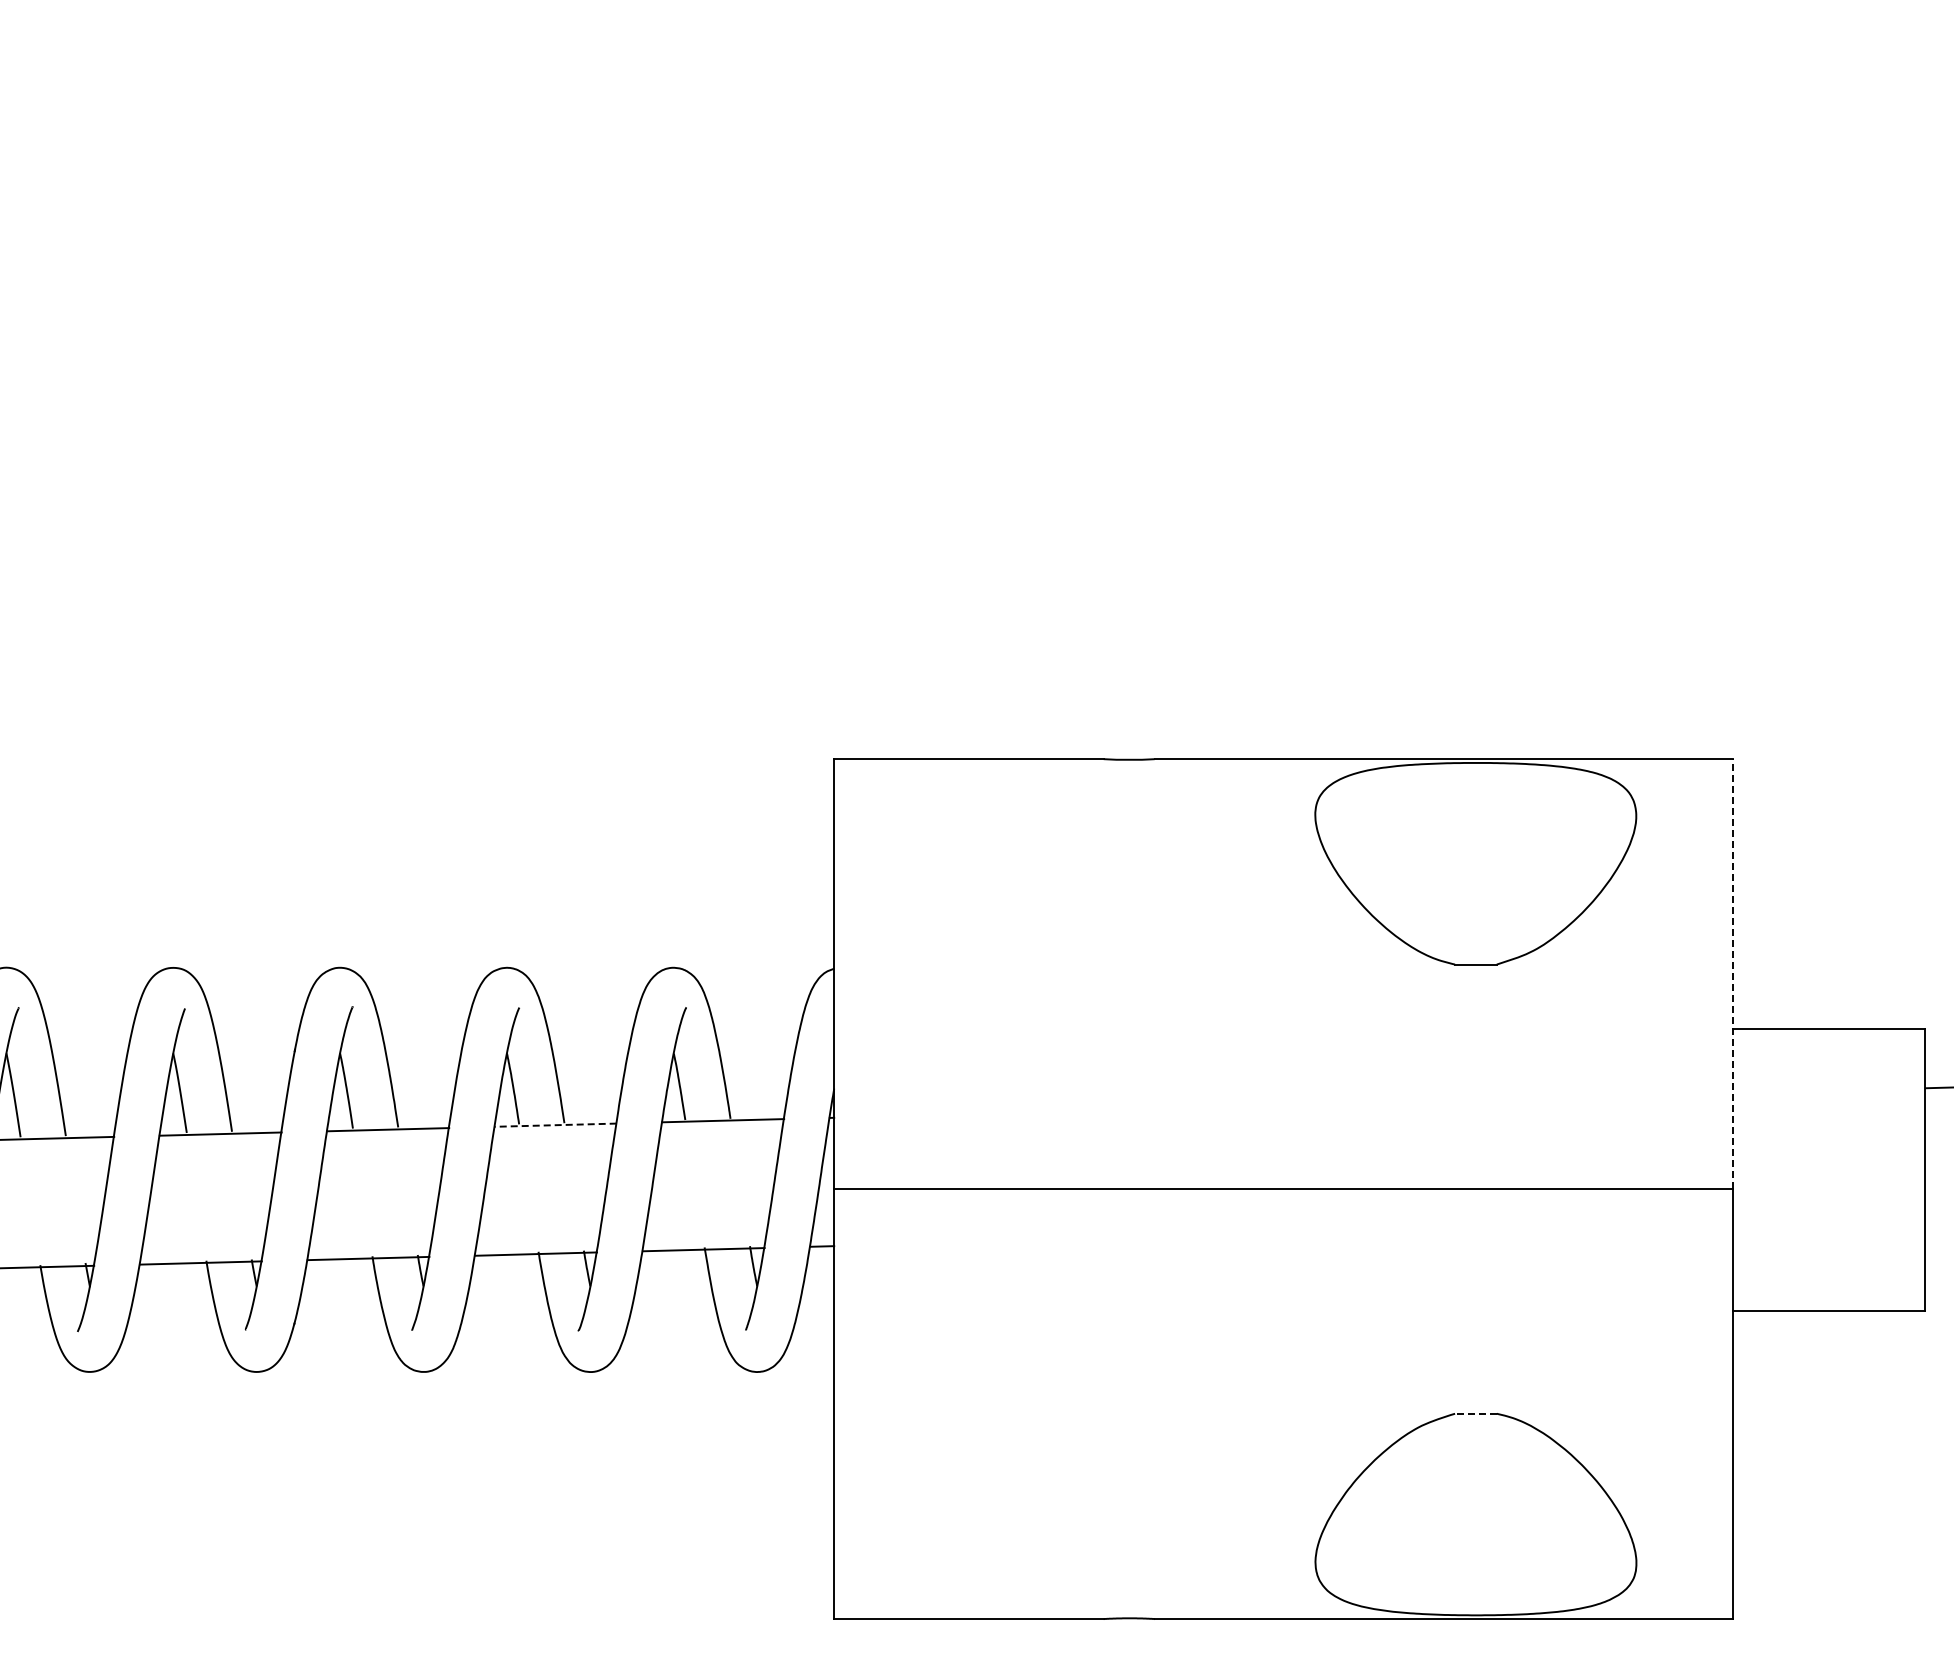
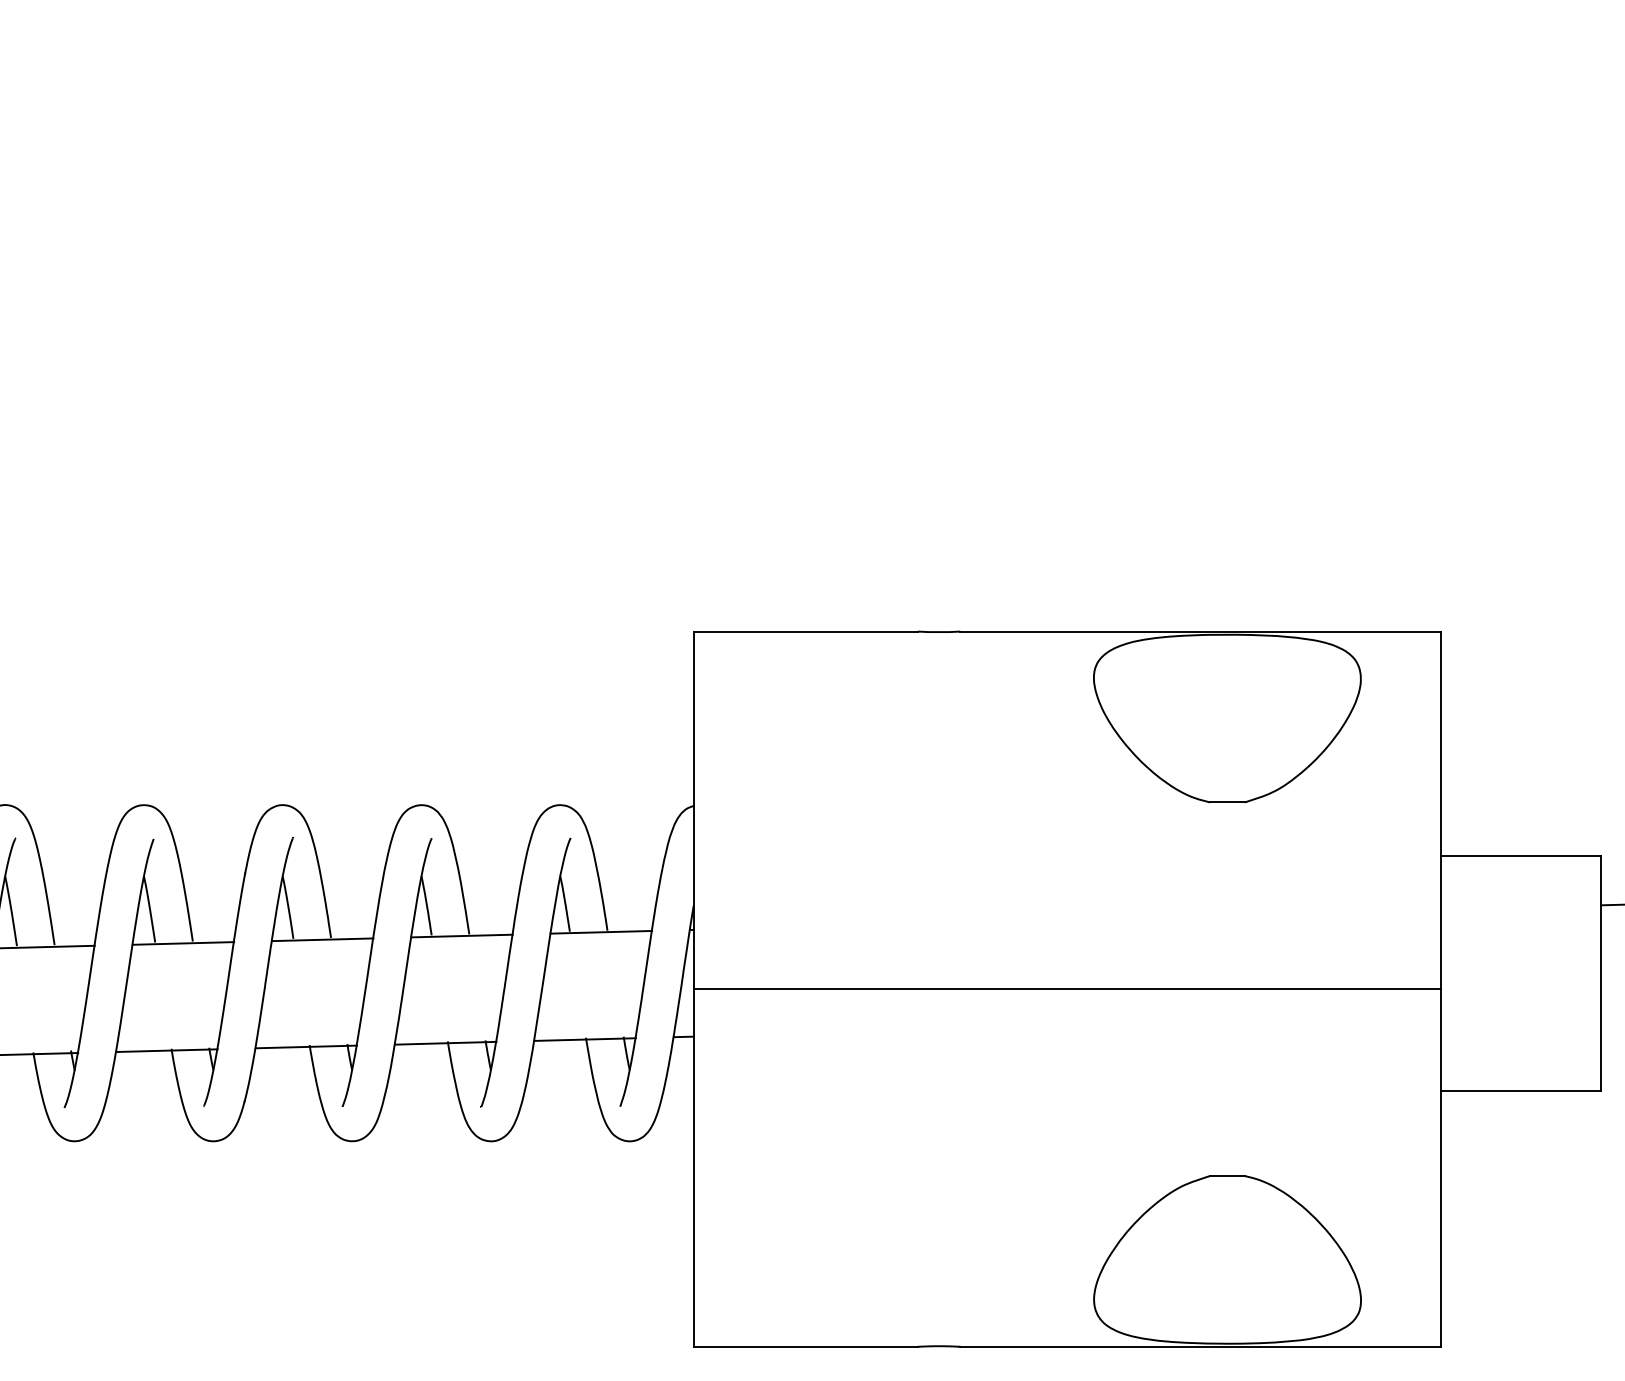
line: (1732, 974) -> (1440, 810), dashed -> solid
line: (555, 1125) -> (461, 936), dashed -> solid
line: (1475, 1413) -> (1227, 1175), dashed -> solid

